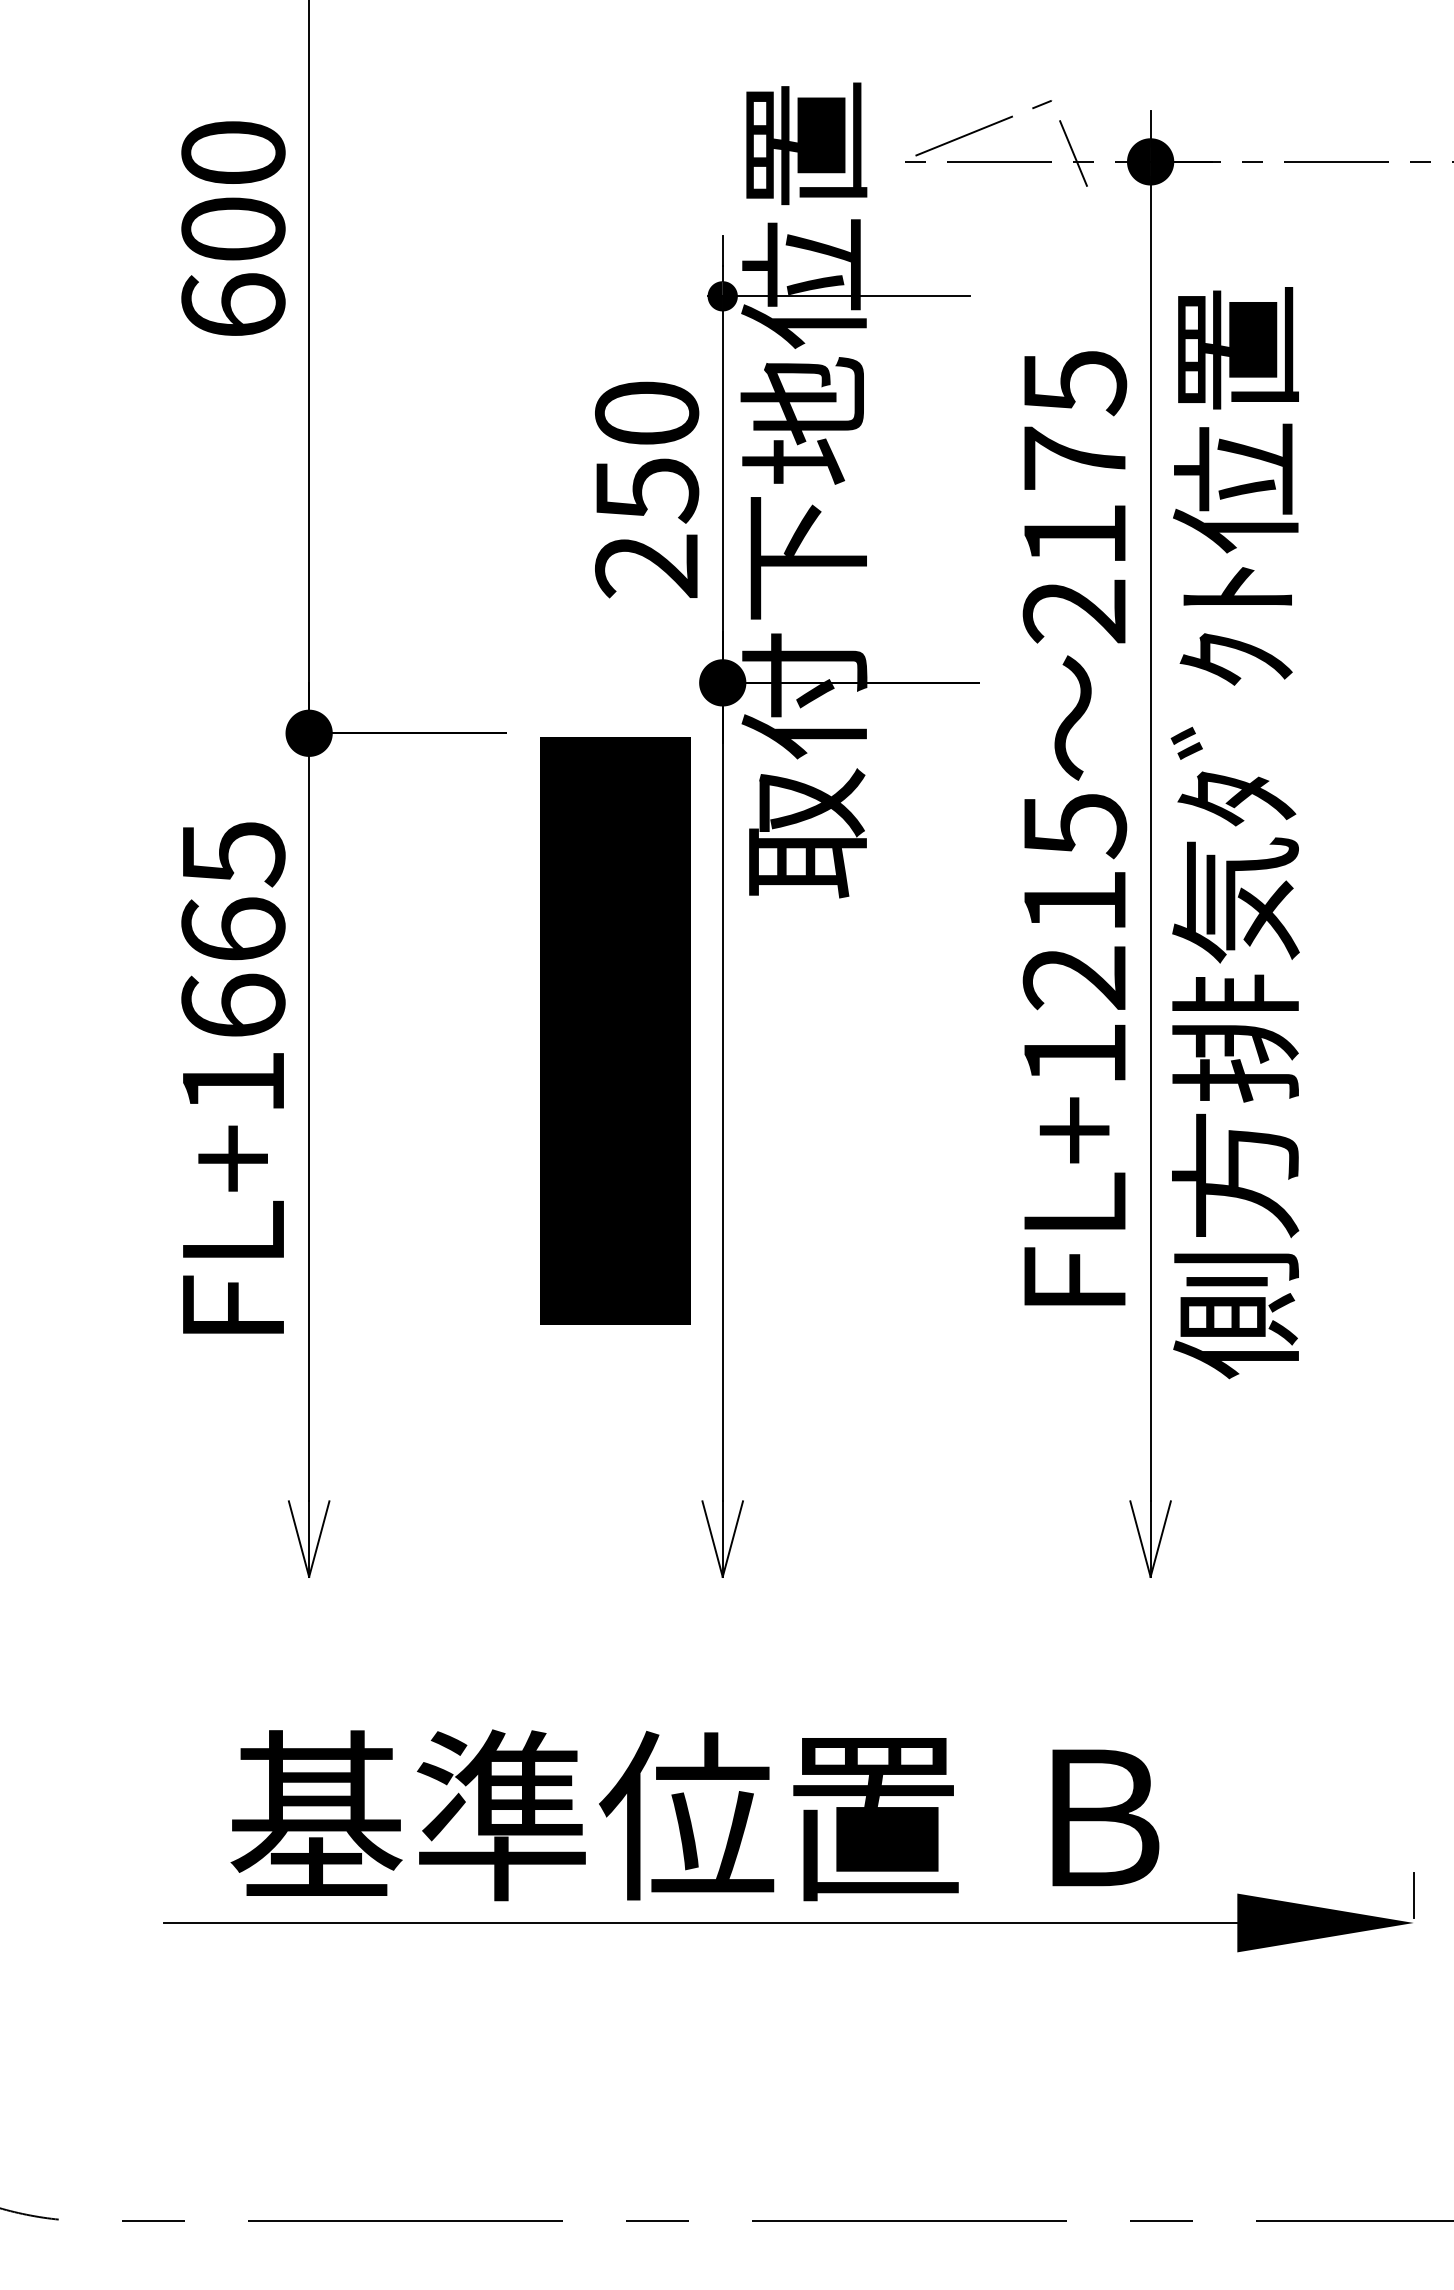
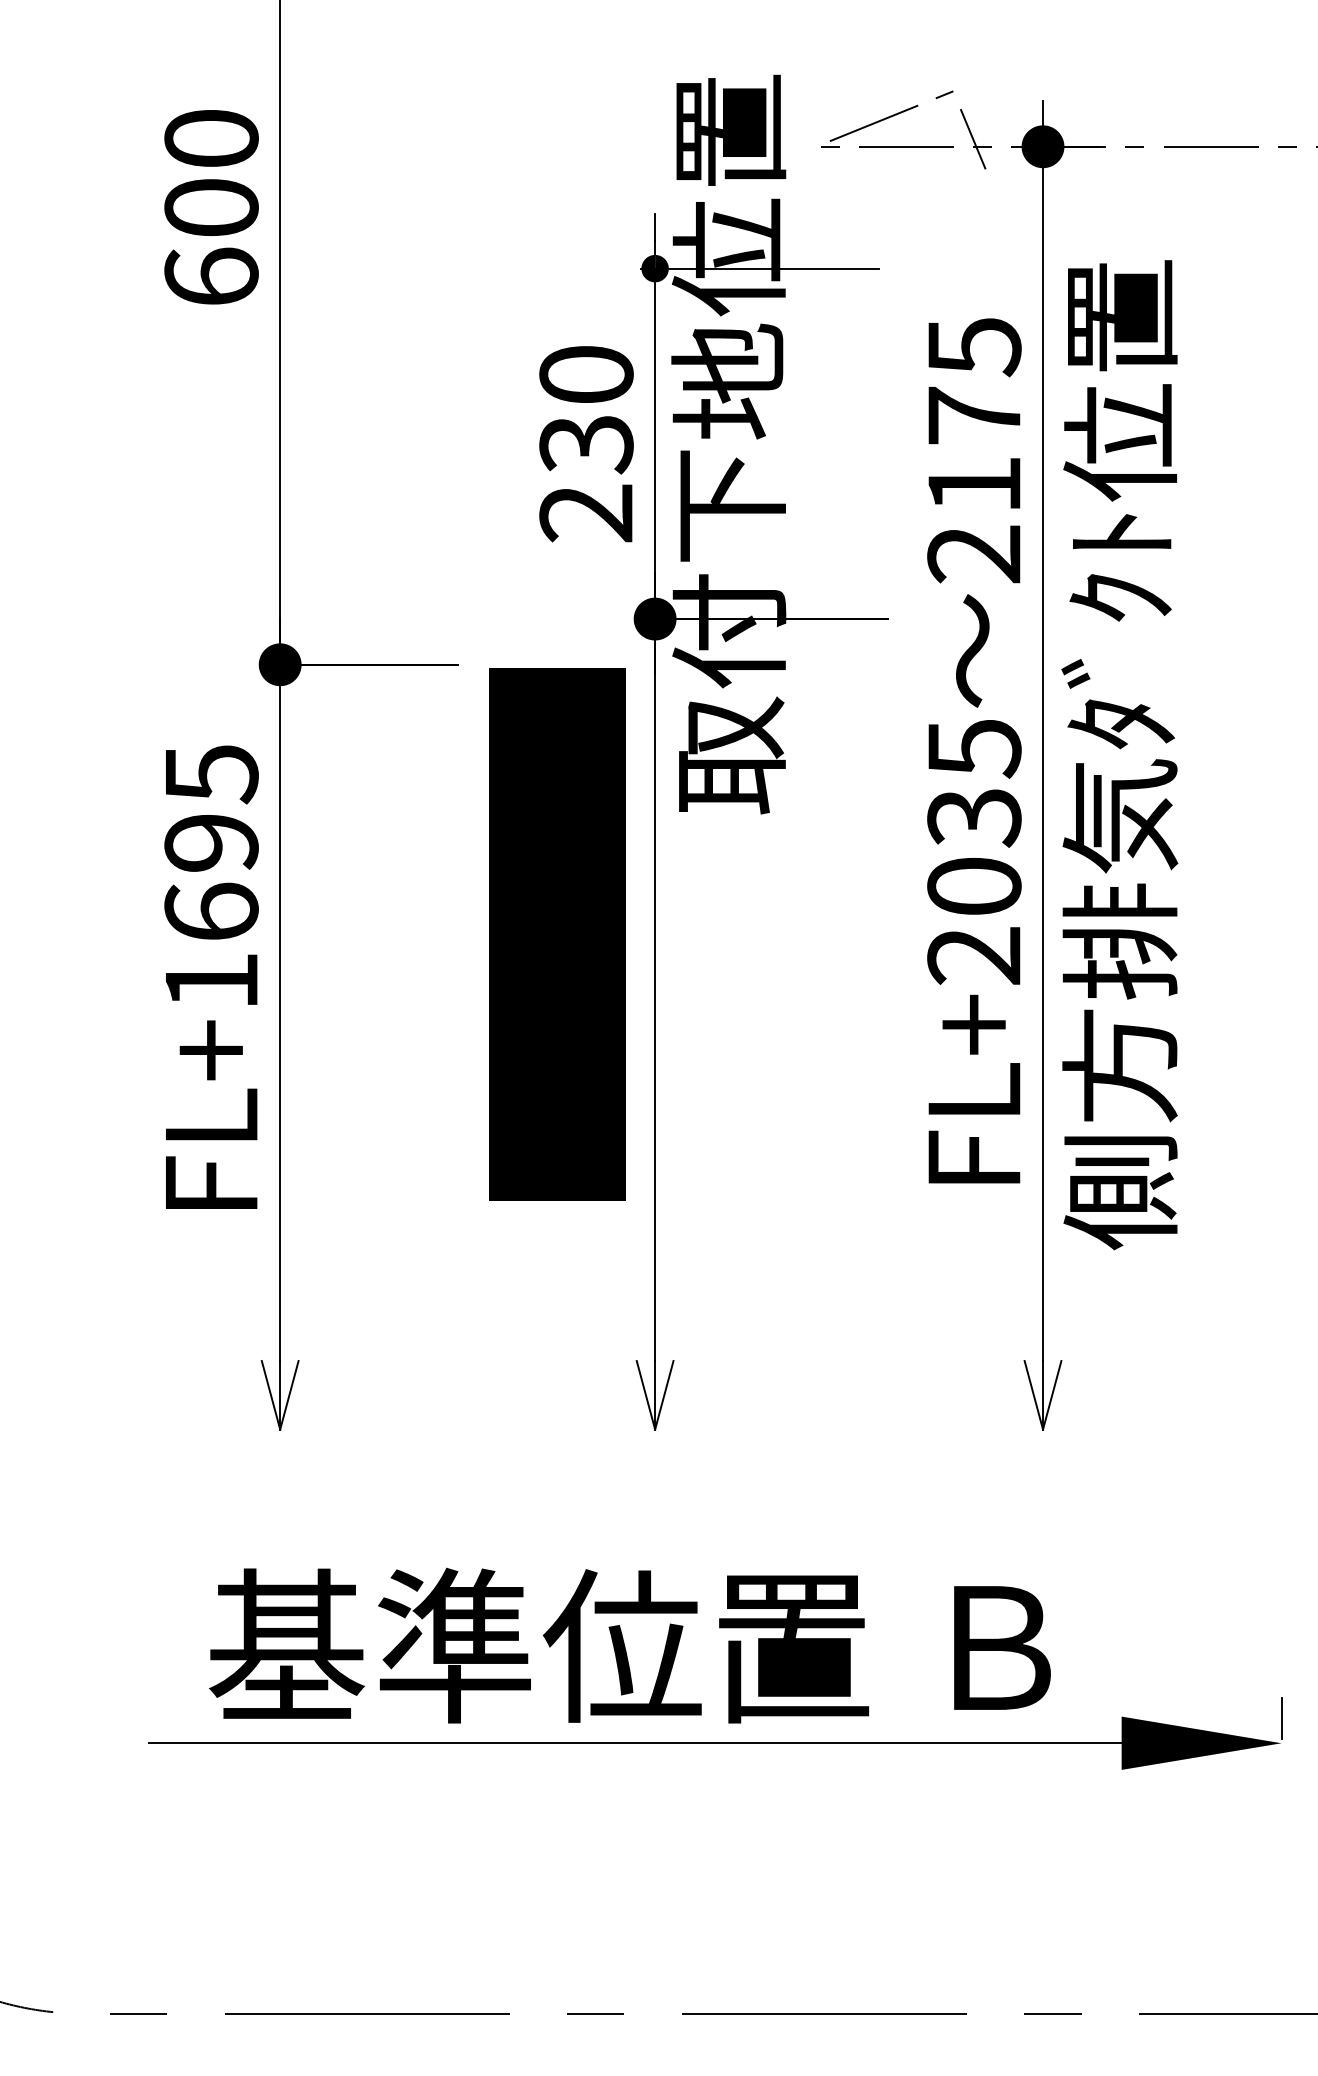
text: (647, 490) -> (586, 444), 250 -> 230
text: (233, 929) -> (211, 842), FL+1665 -> FL+1695
text: (1075, 977) -> (974, 886), FL+1215 -> FL+2035

